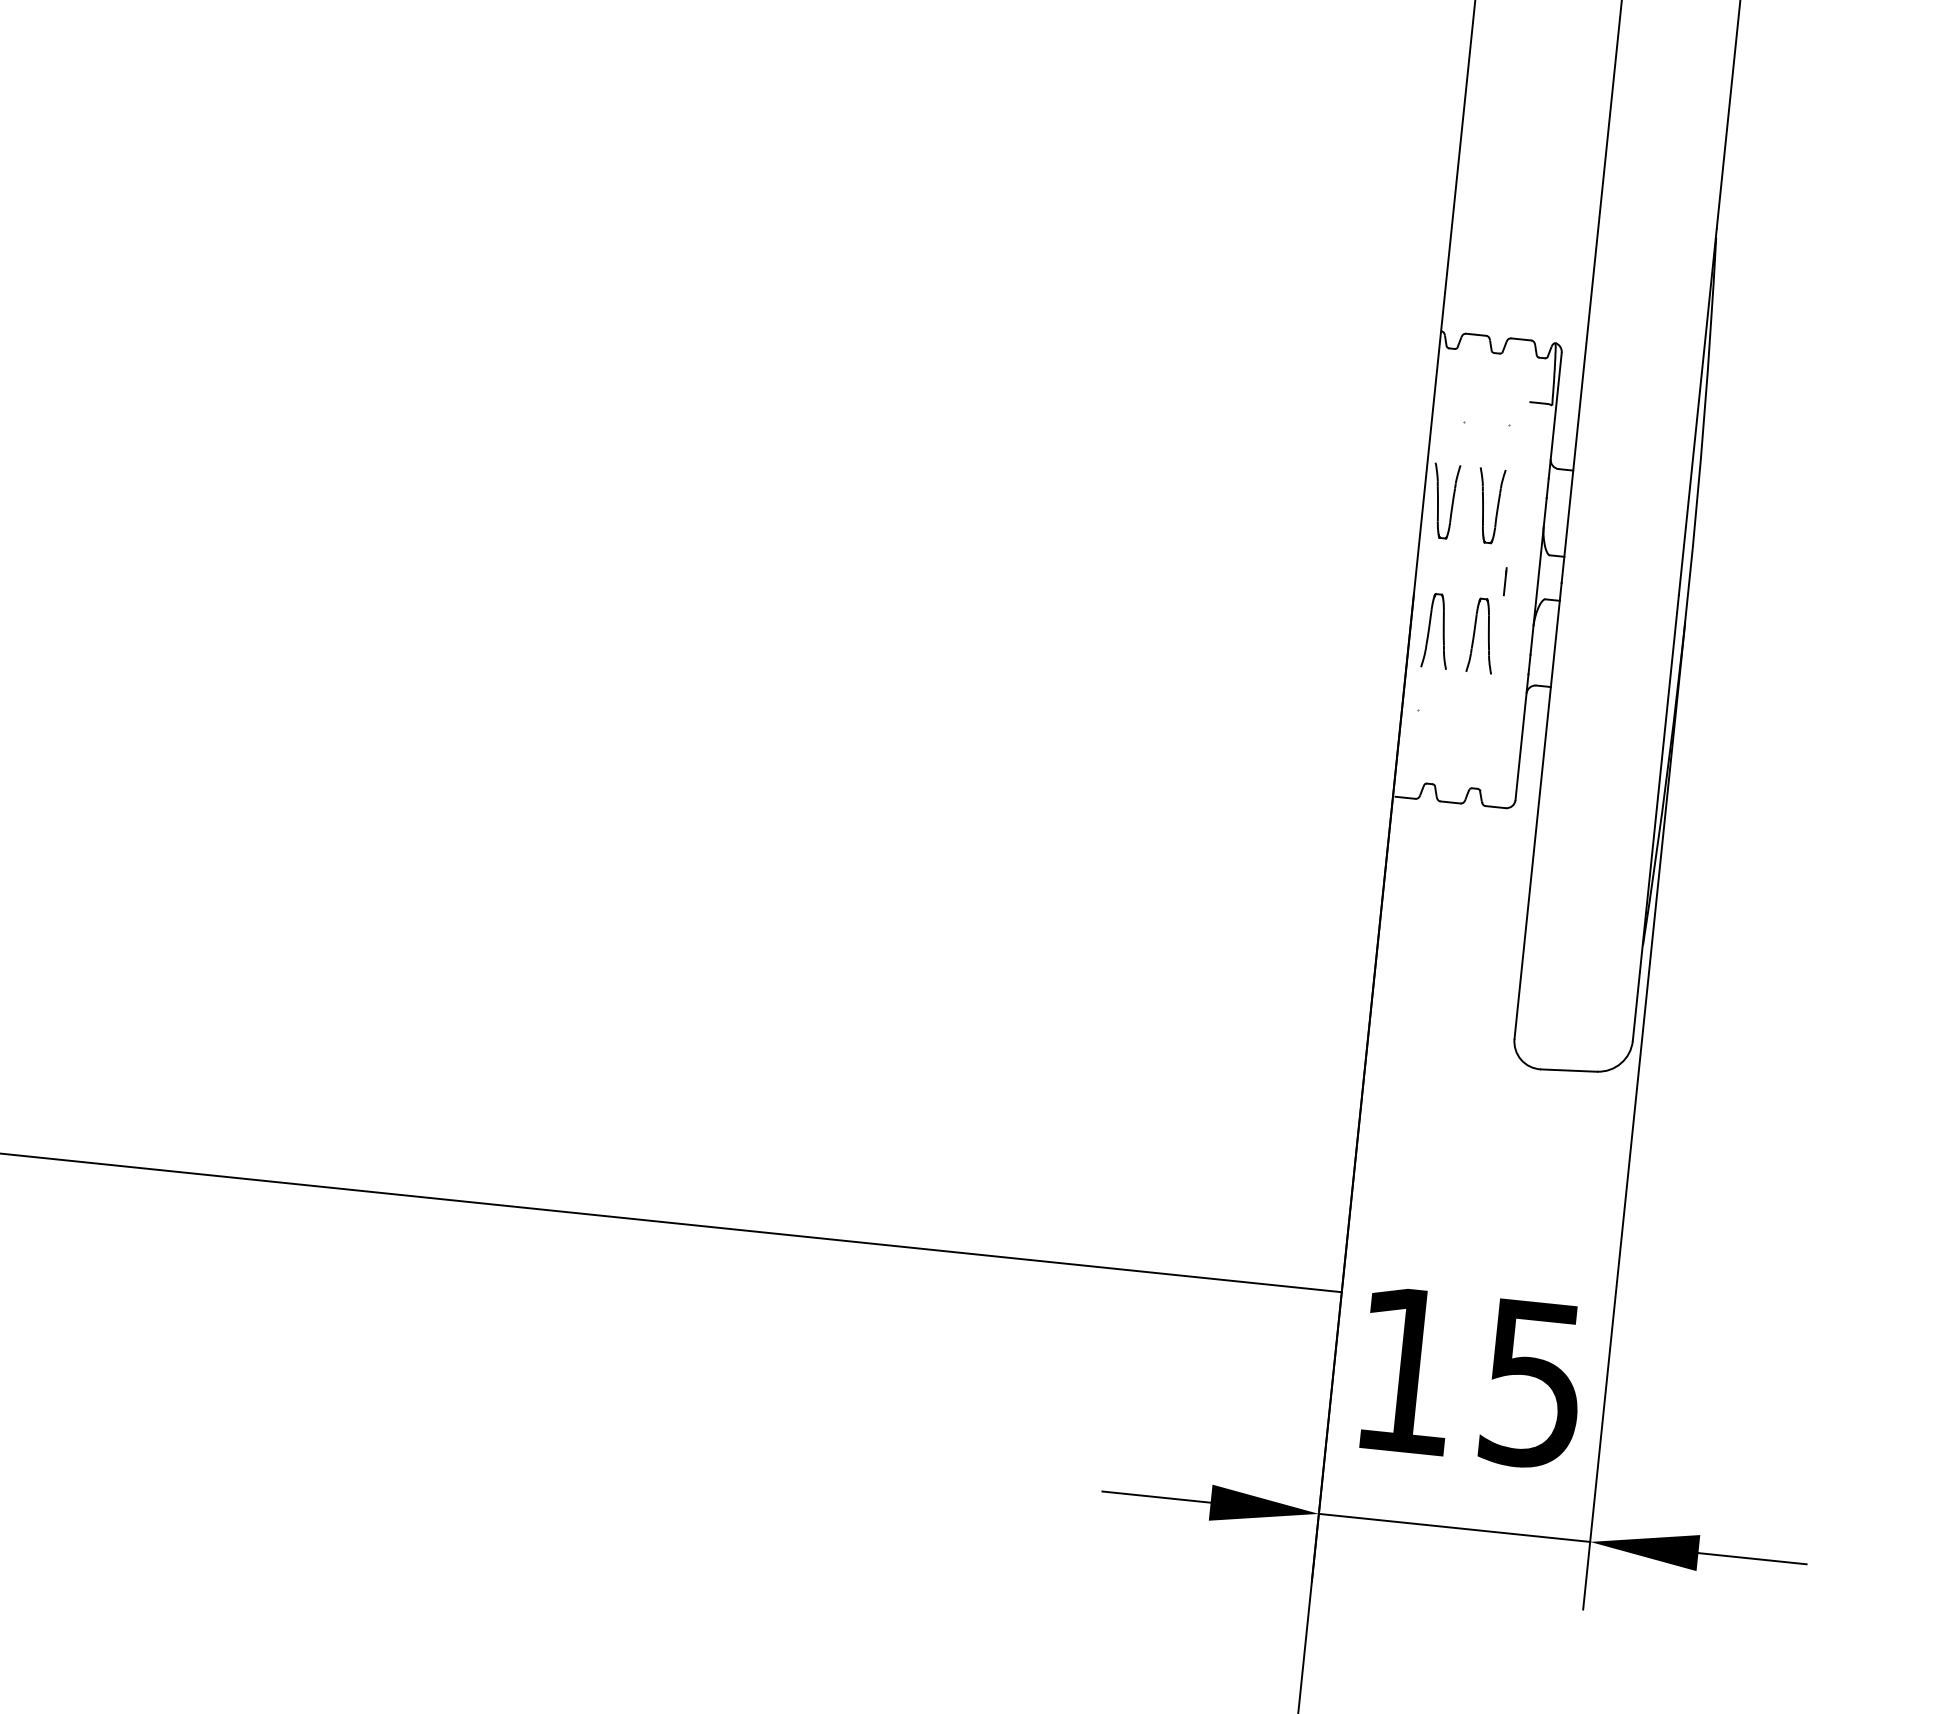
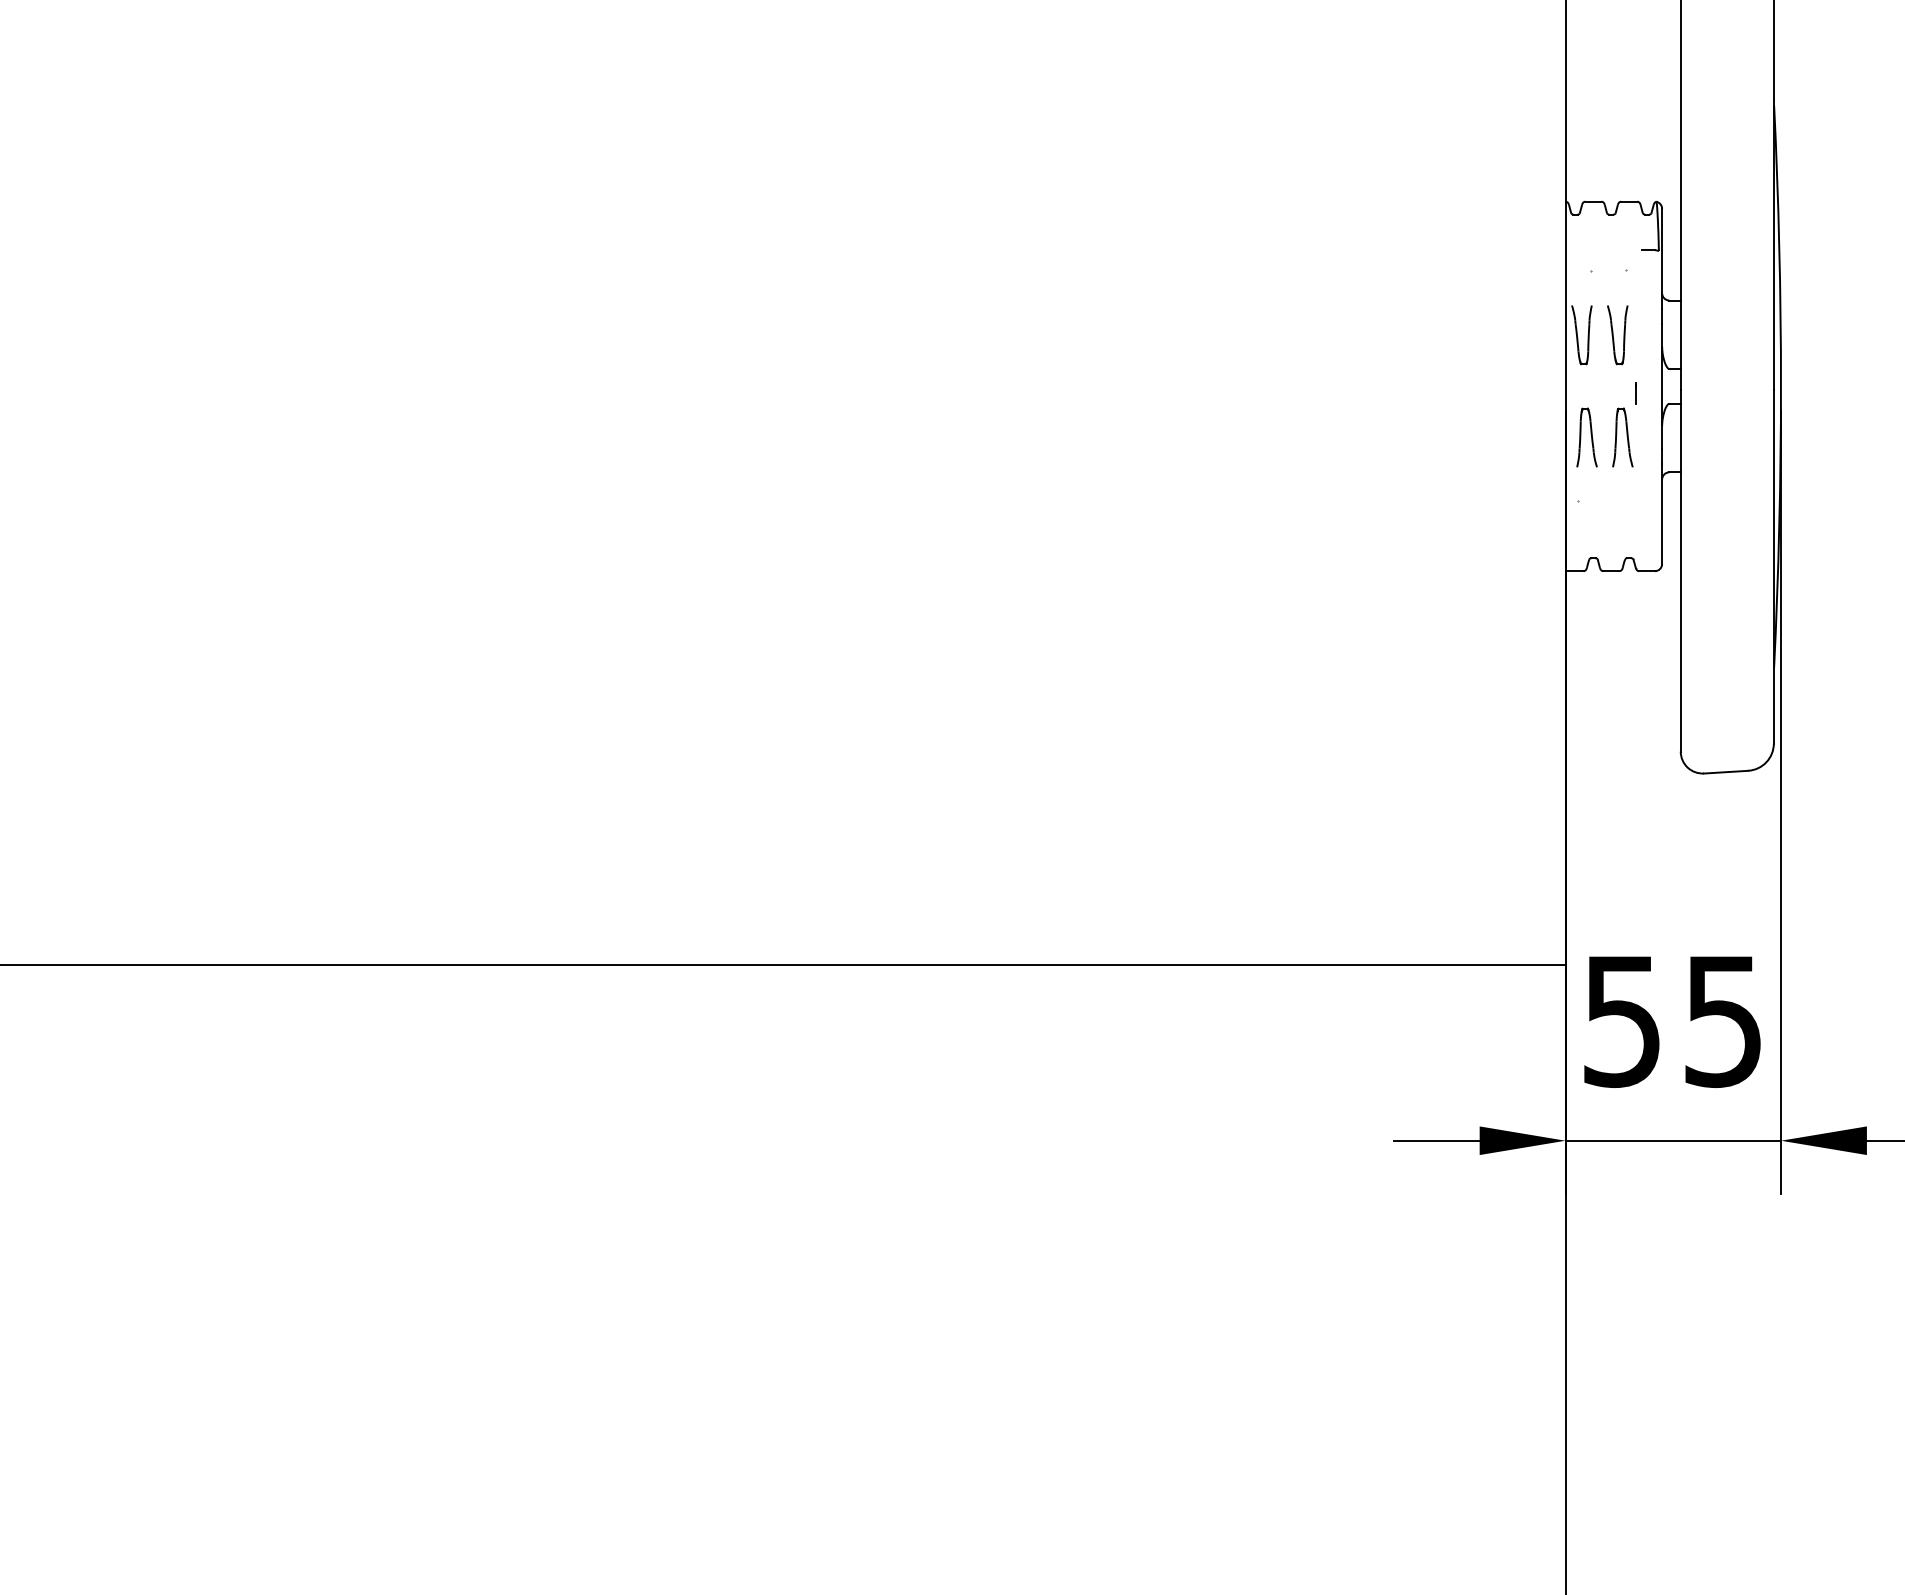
text: (1404, 1372) -> (1621, 1022), 15 -> 55

